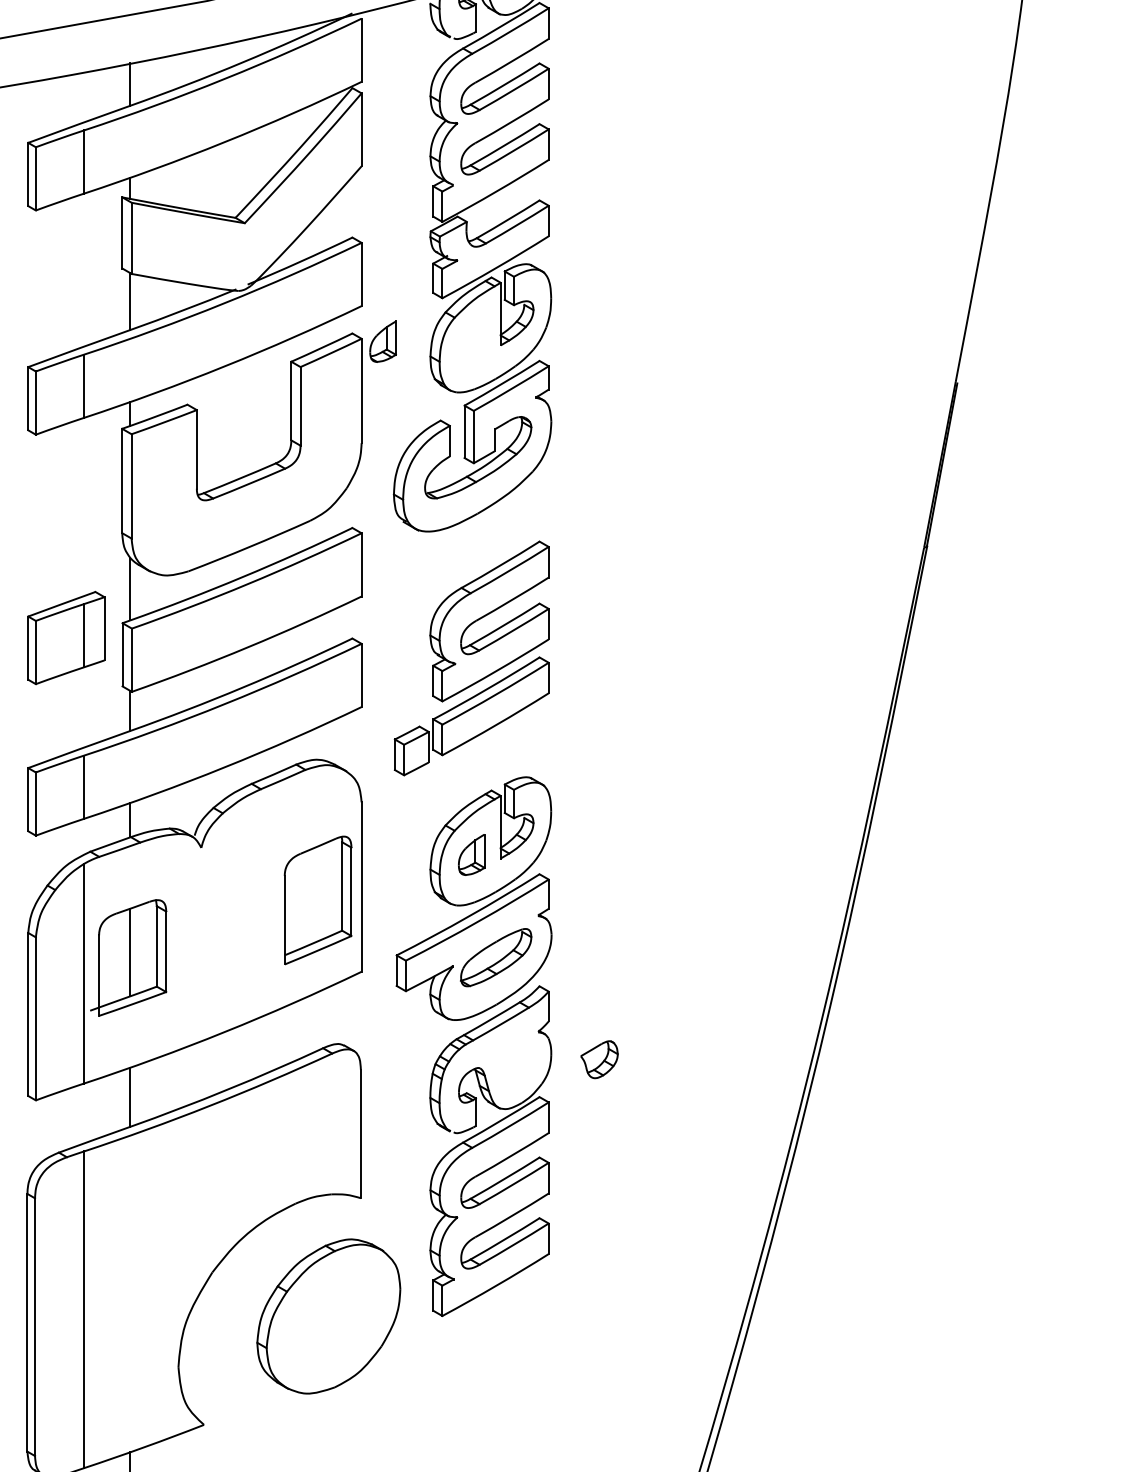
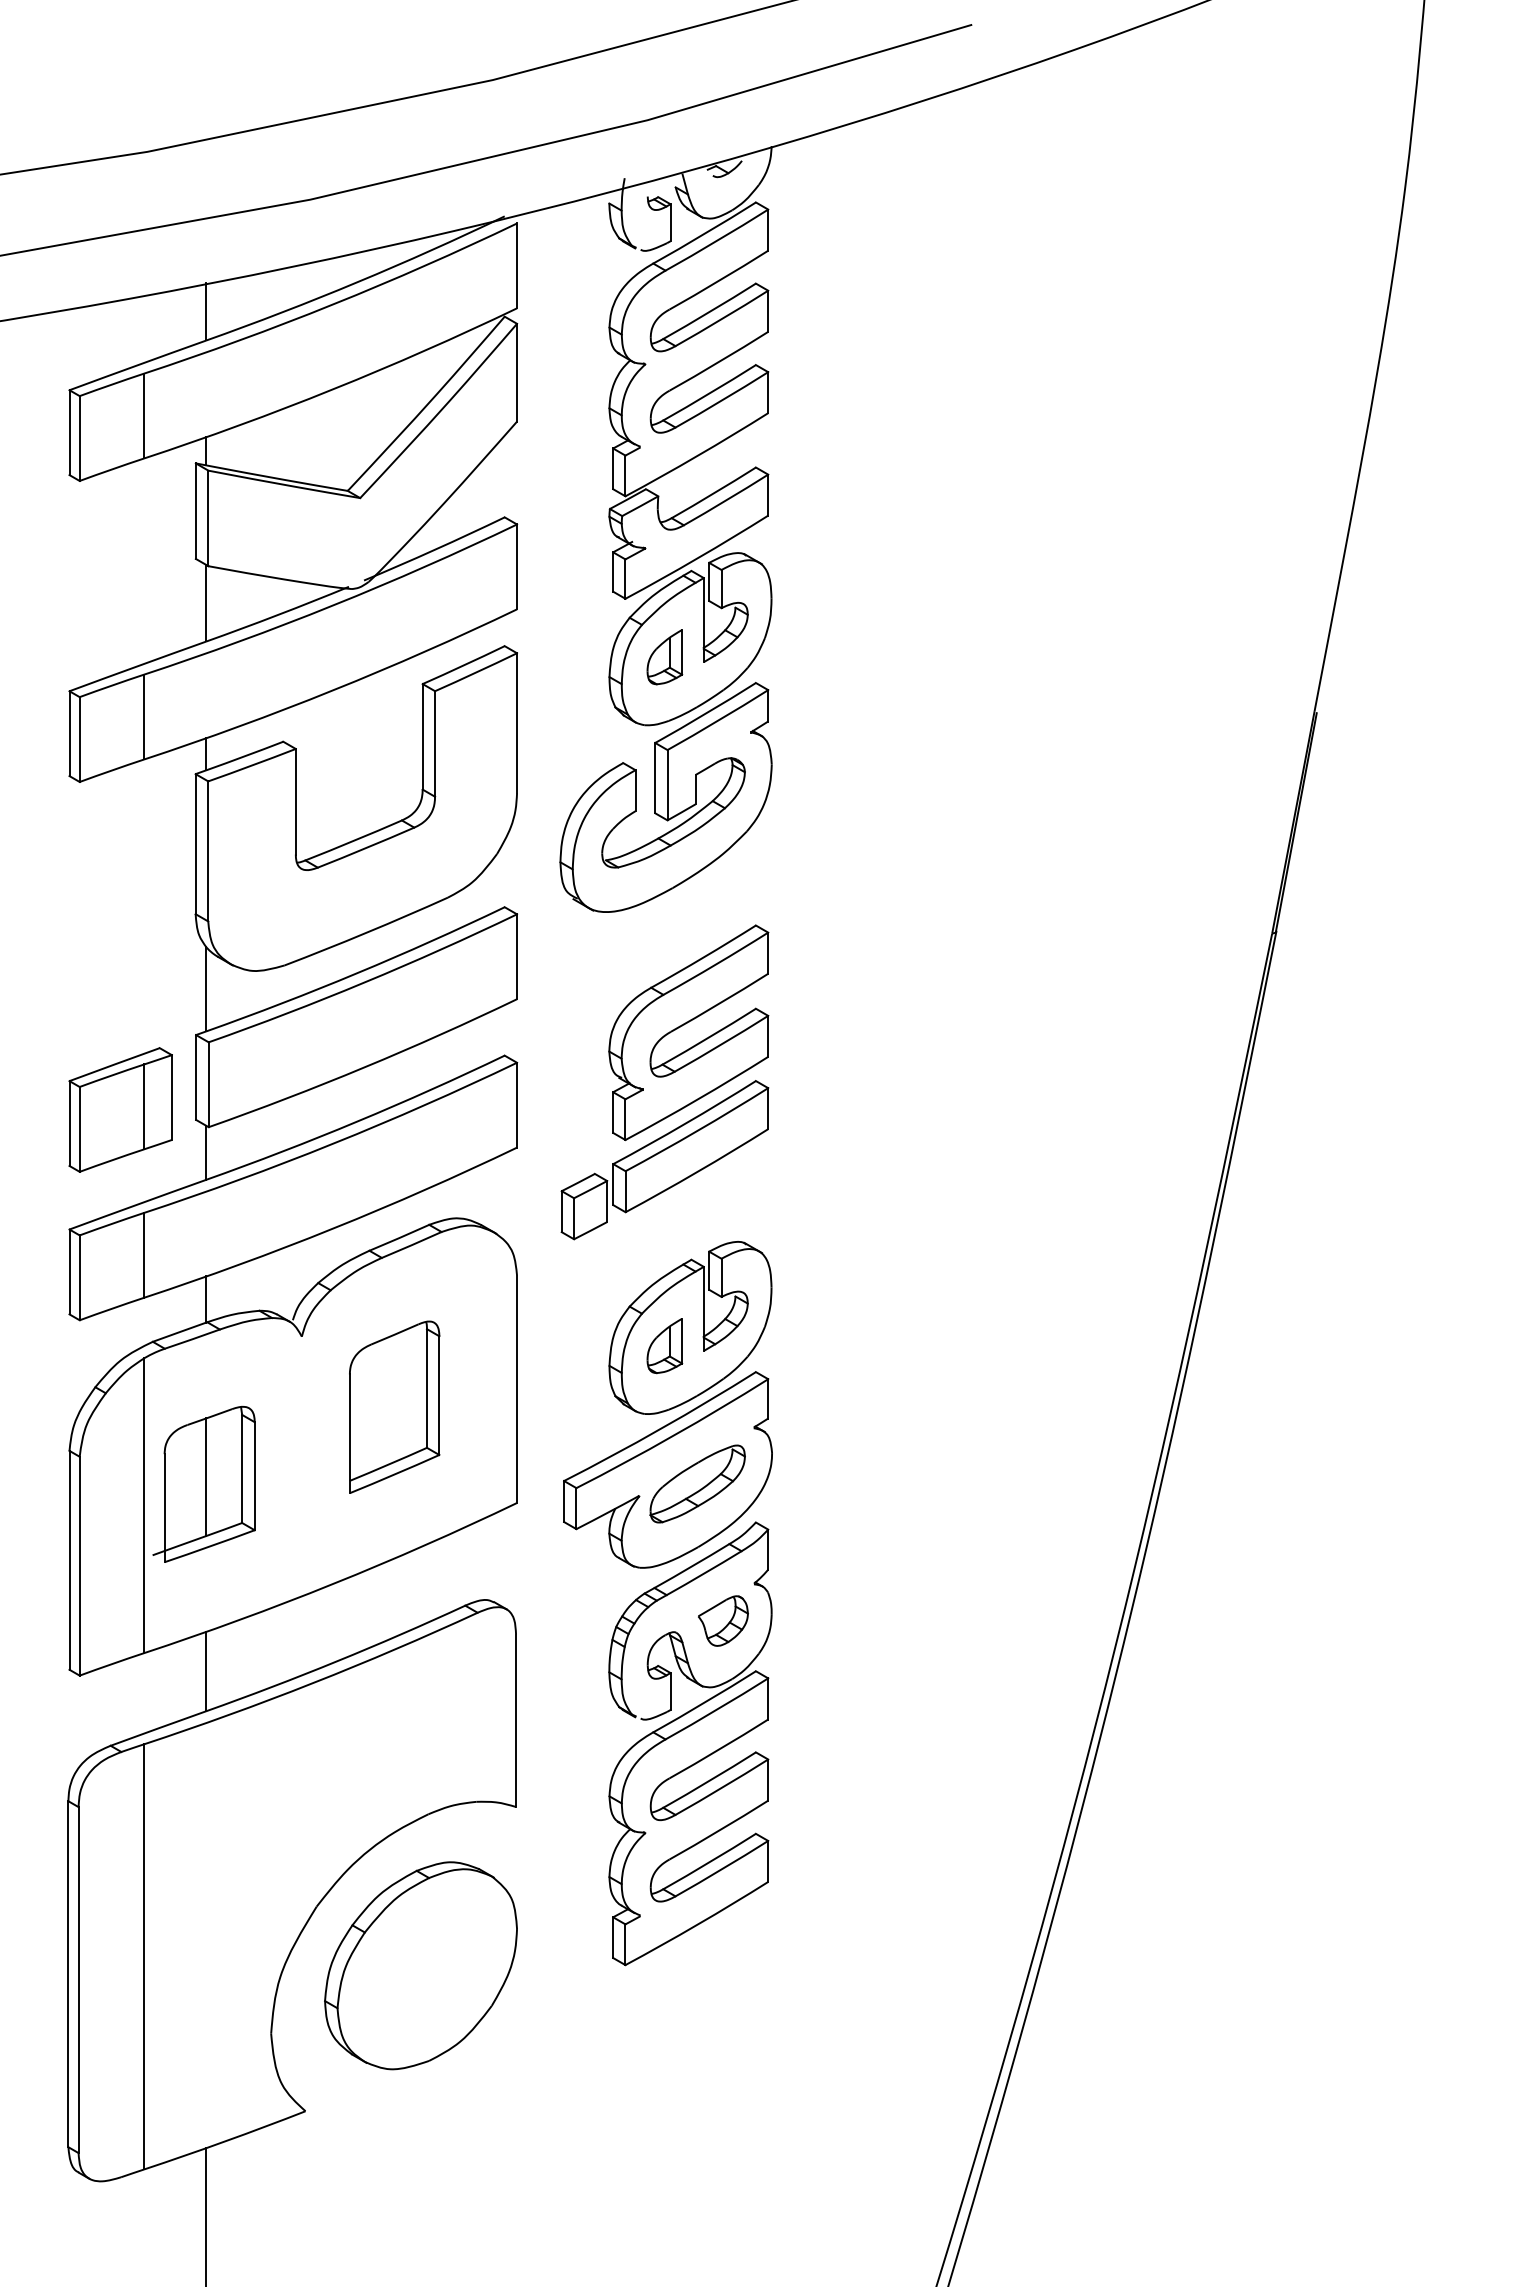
part: (382, 341) -> (664, 657), moved
part: (66, 637) -> (120, 1109), moved
part: (318, 899) -> (394, 1406), moved
part: (599, 1059) -> (723, 1620), moved
part: (328, 1316) -> (420, 1965), moved

